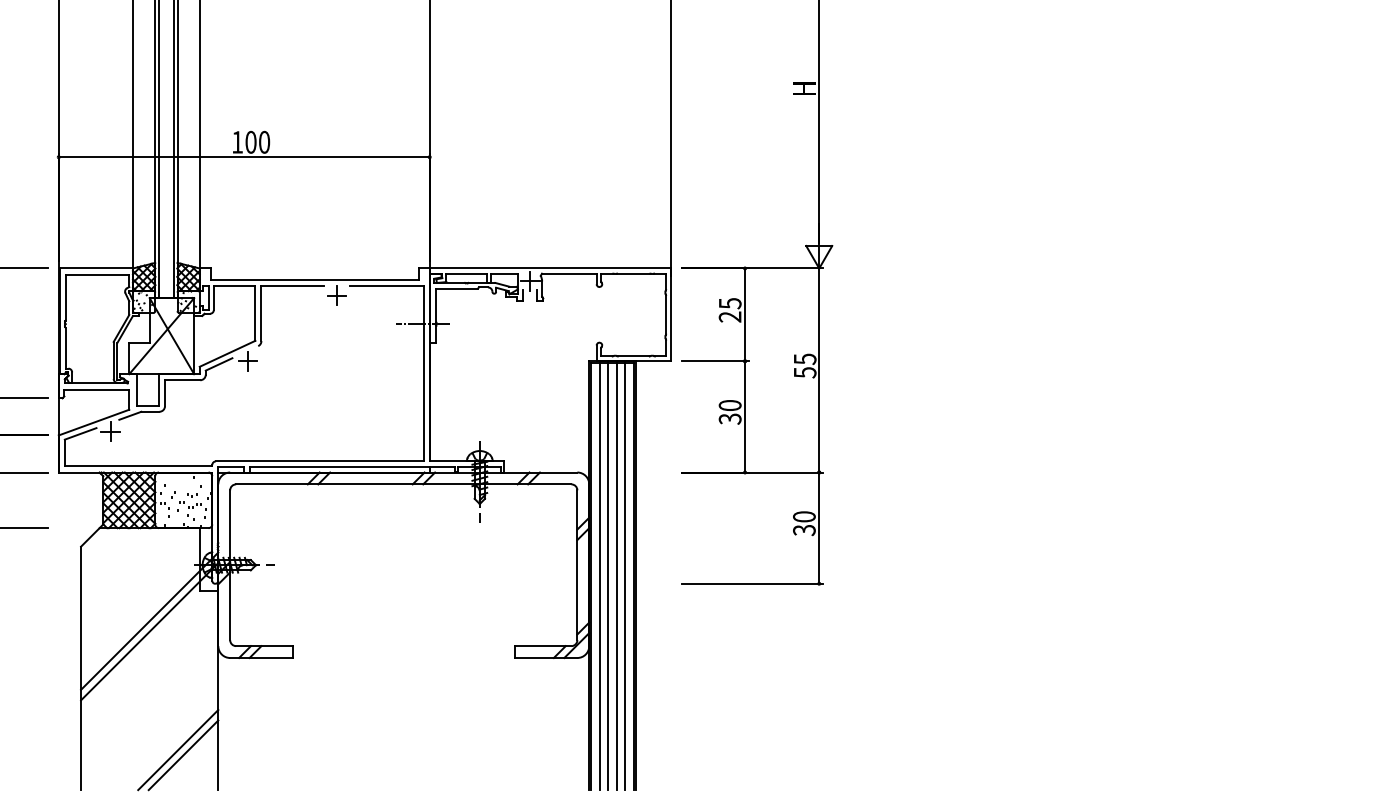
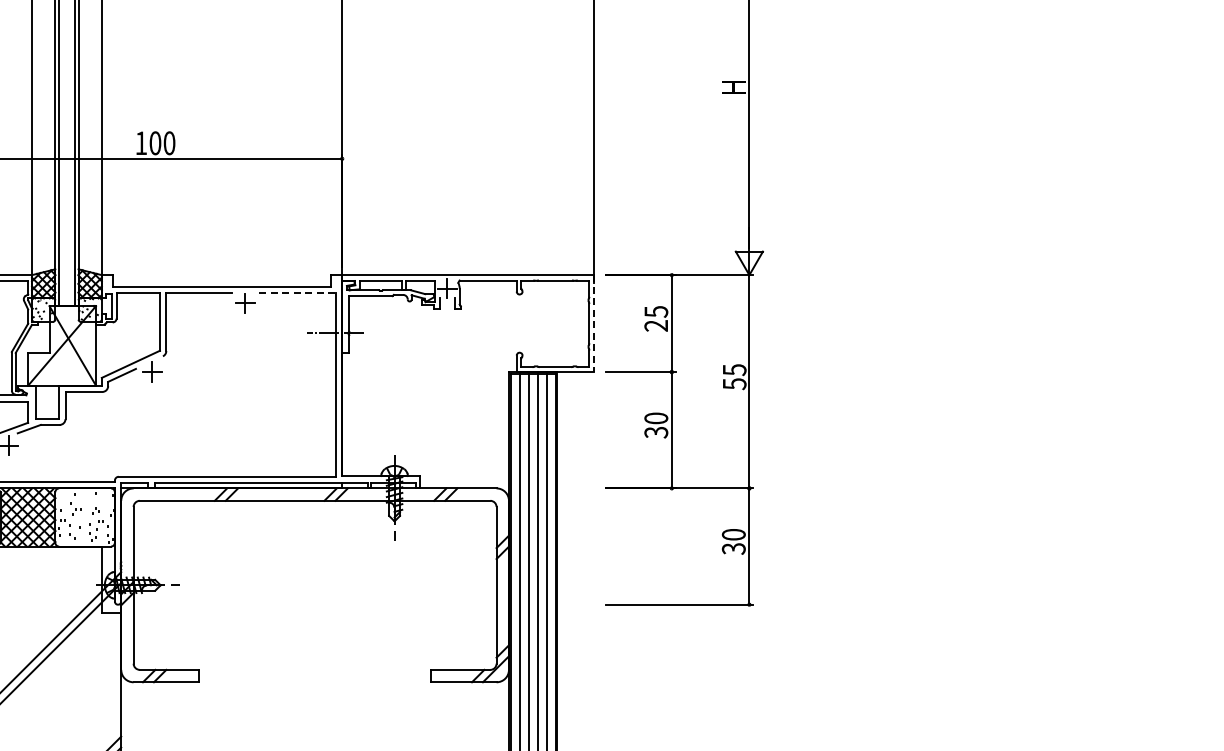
line: (386, 285) -> (297, 292), solid -> dashed
line: (670, 315) -> (593, 324), solid -> dashed

